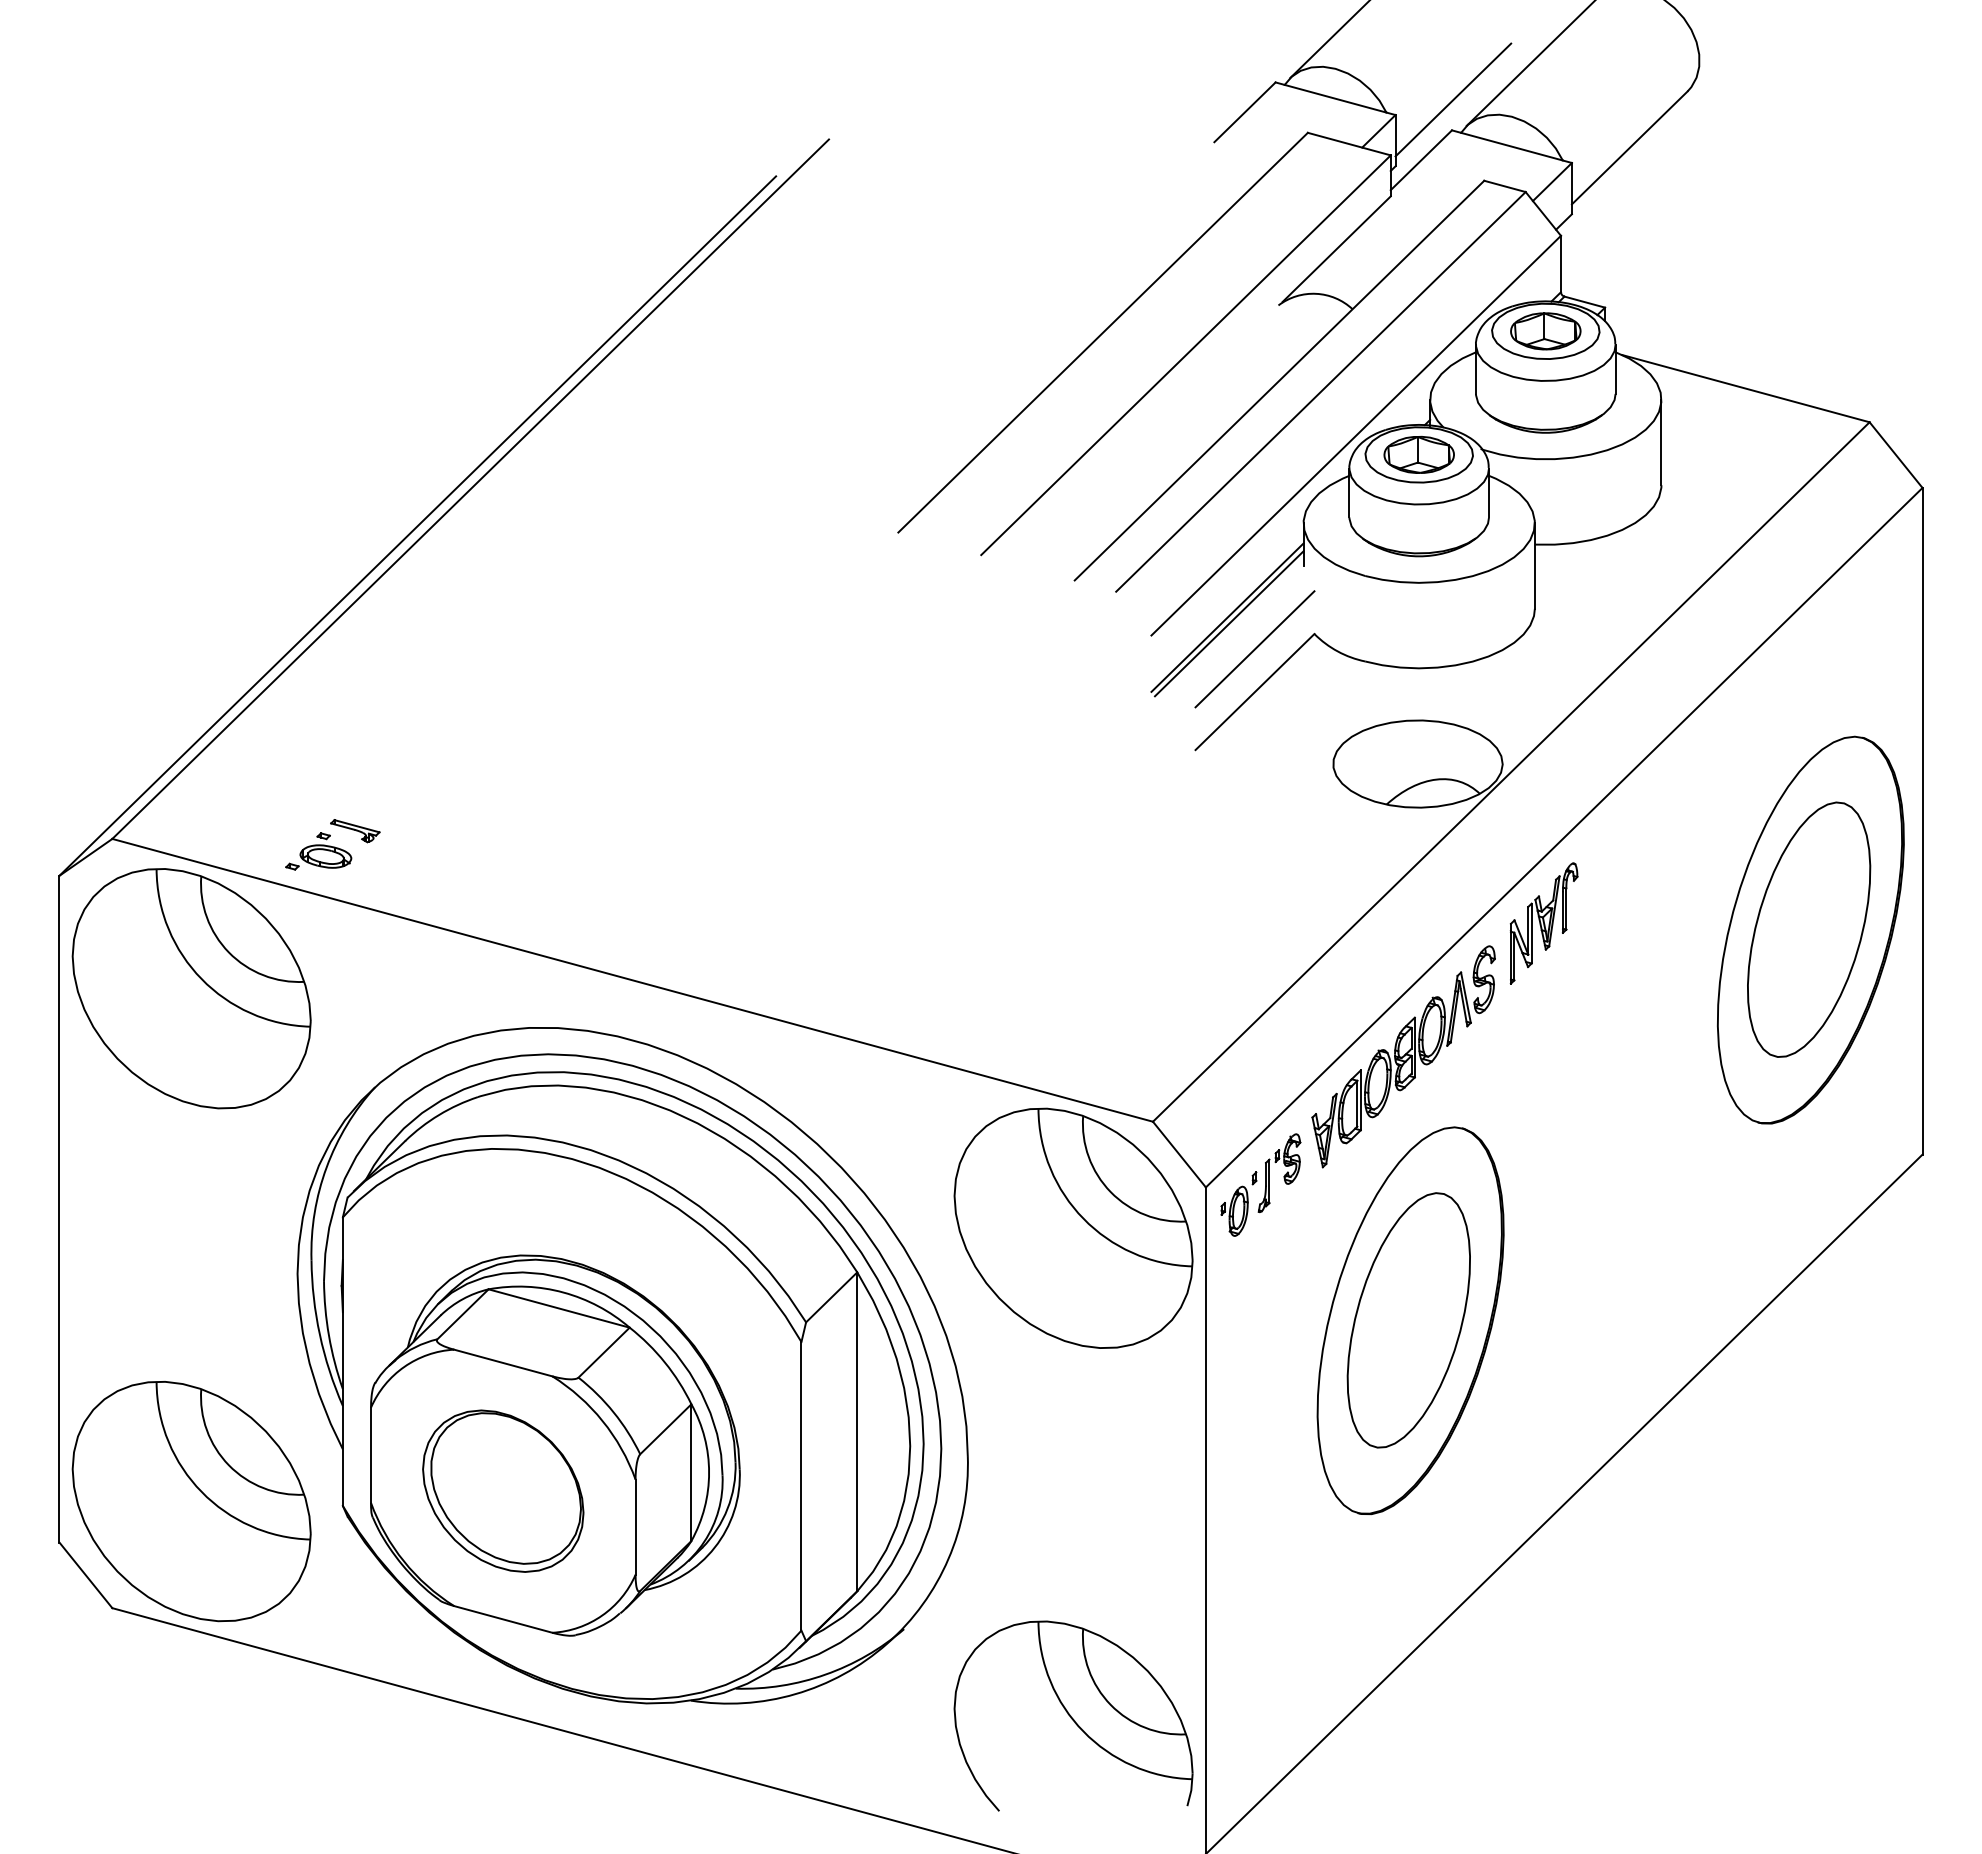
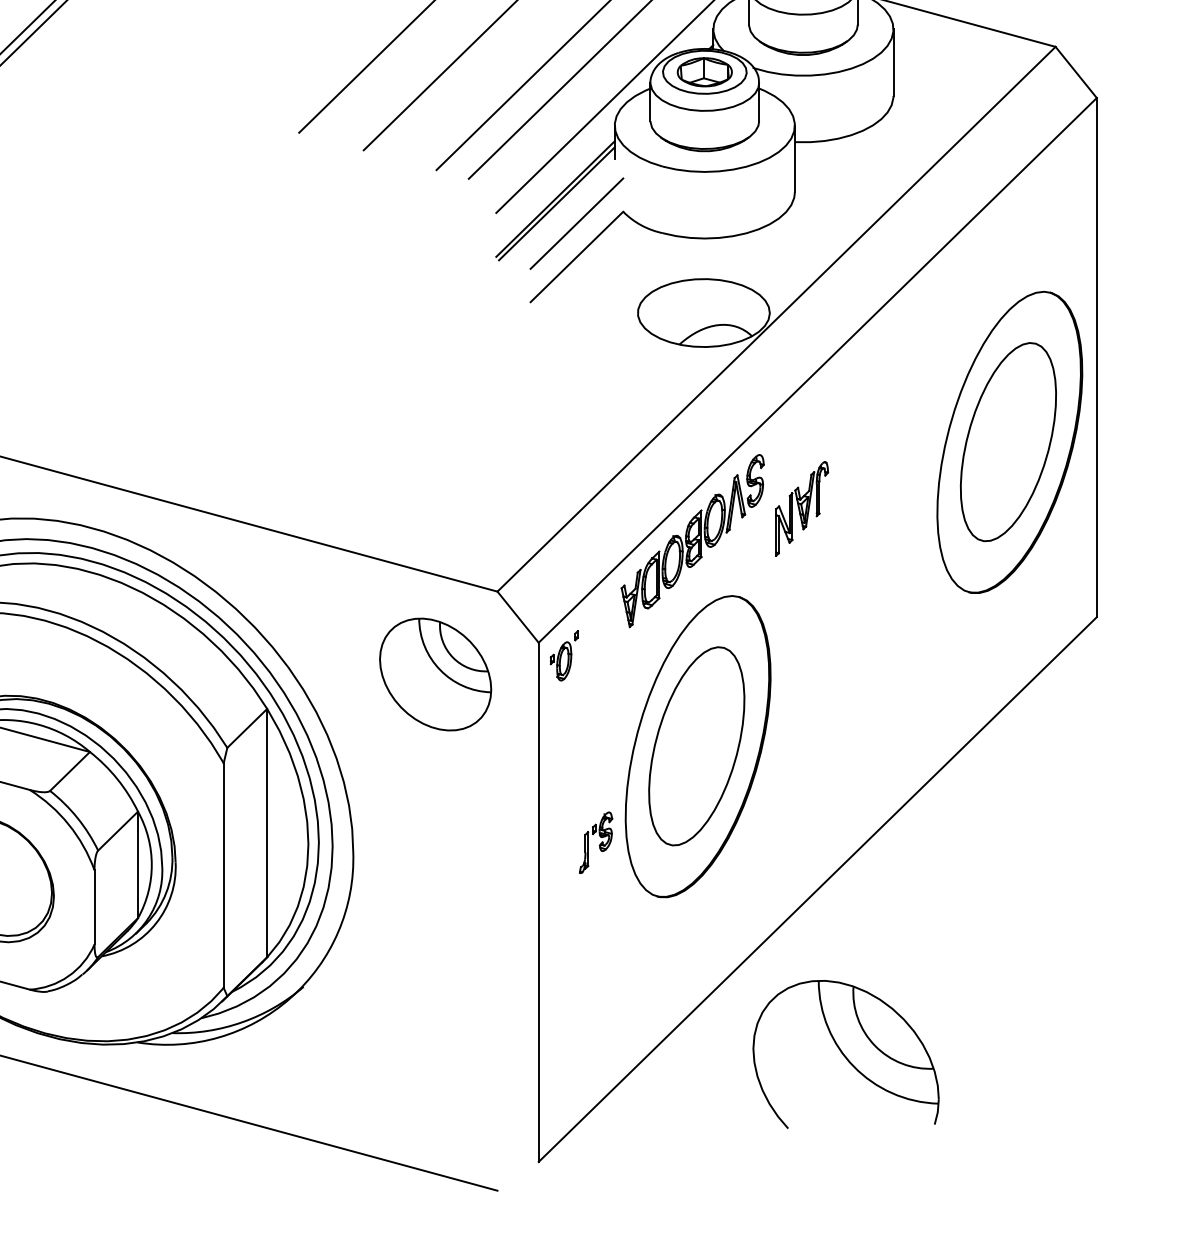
part: (1543, 923) -> (801, 508), moved
part: (1279, 1173) -> (596, 842), moved
part: (1073, 1227) -> (435, 673), size x0.6
part: (1073, 1715) -> (846, 1054), moved

